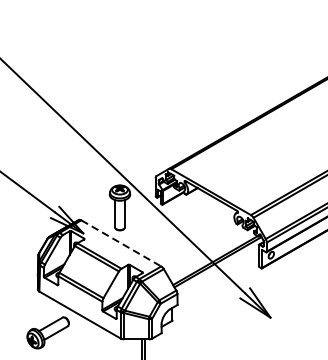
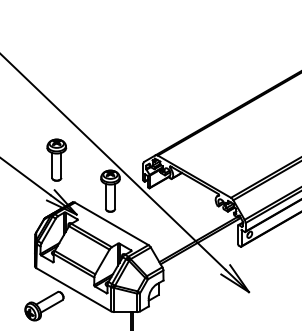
part: (61, 173) -> (56, 159), added
line: (122, 244) -> (112, 224), dashed -> solid

